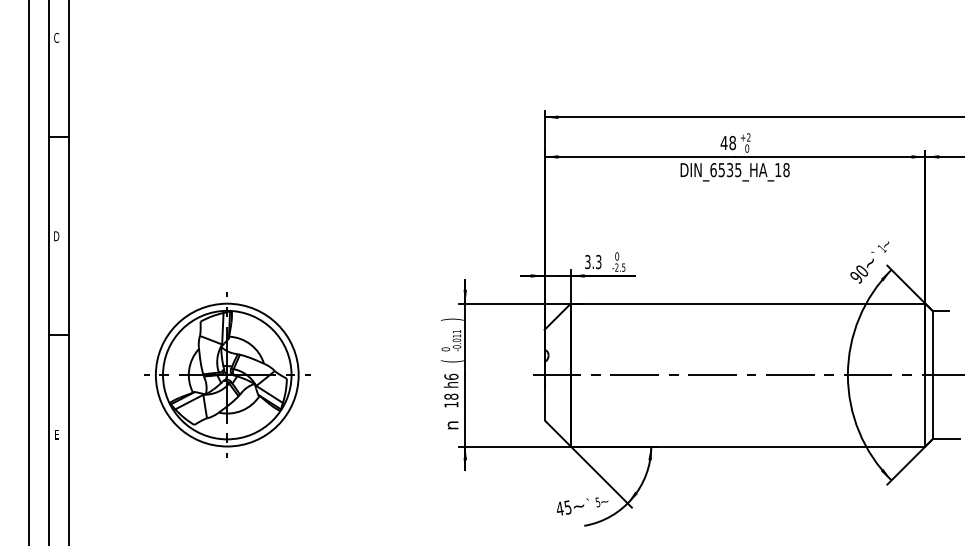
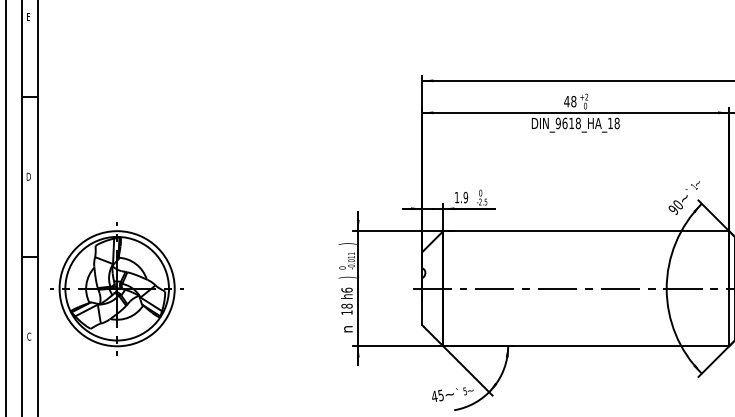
text: (56, 37) -> (28, 16), C -> E
text: (725, 170) -> (568, 123), DIN_6535_HA_18 -> DIN_9618_HA_18
text: (593, 261) -> (461, 197), 3.3 -> 1.9
text: (452, 361) -> (347, 277), ( -> )
part: (227, 374) -> (117, 288), moved
text: (56, 434) -> (28, 336), E -> C

